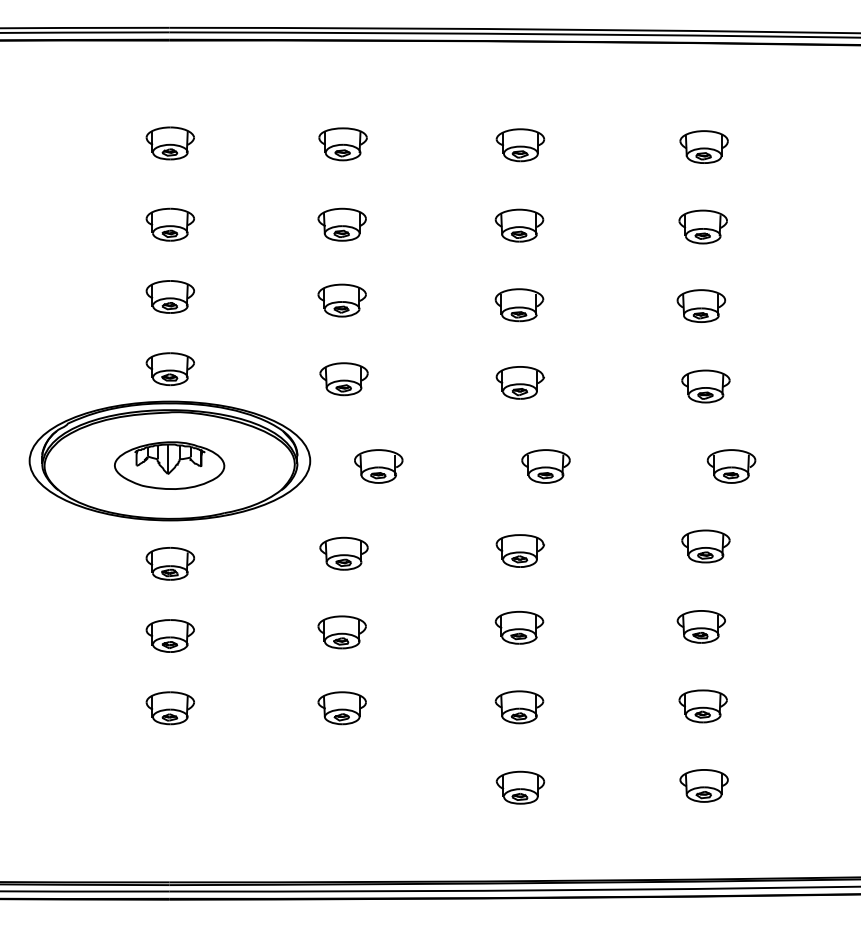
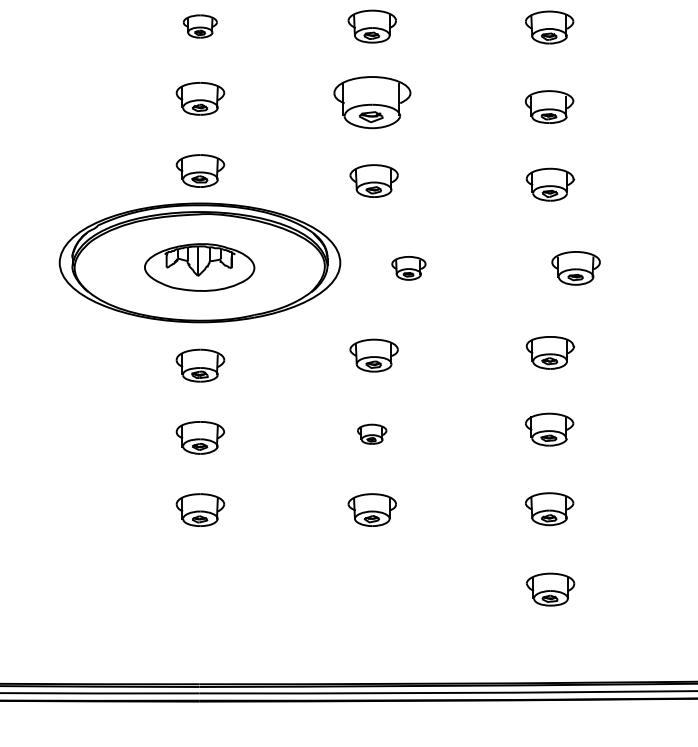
part: (169, 224) -> (199, 26), size x0.7
part: (341, 300) -> (371, 102), size x1.6
part: (378, 466) -> (408, 268), size x0.7
part: (341, 632) -> (371, 434), size x0.6

